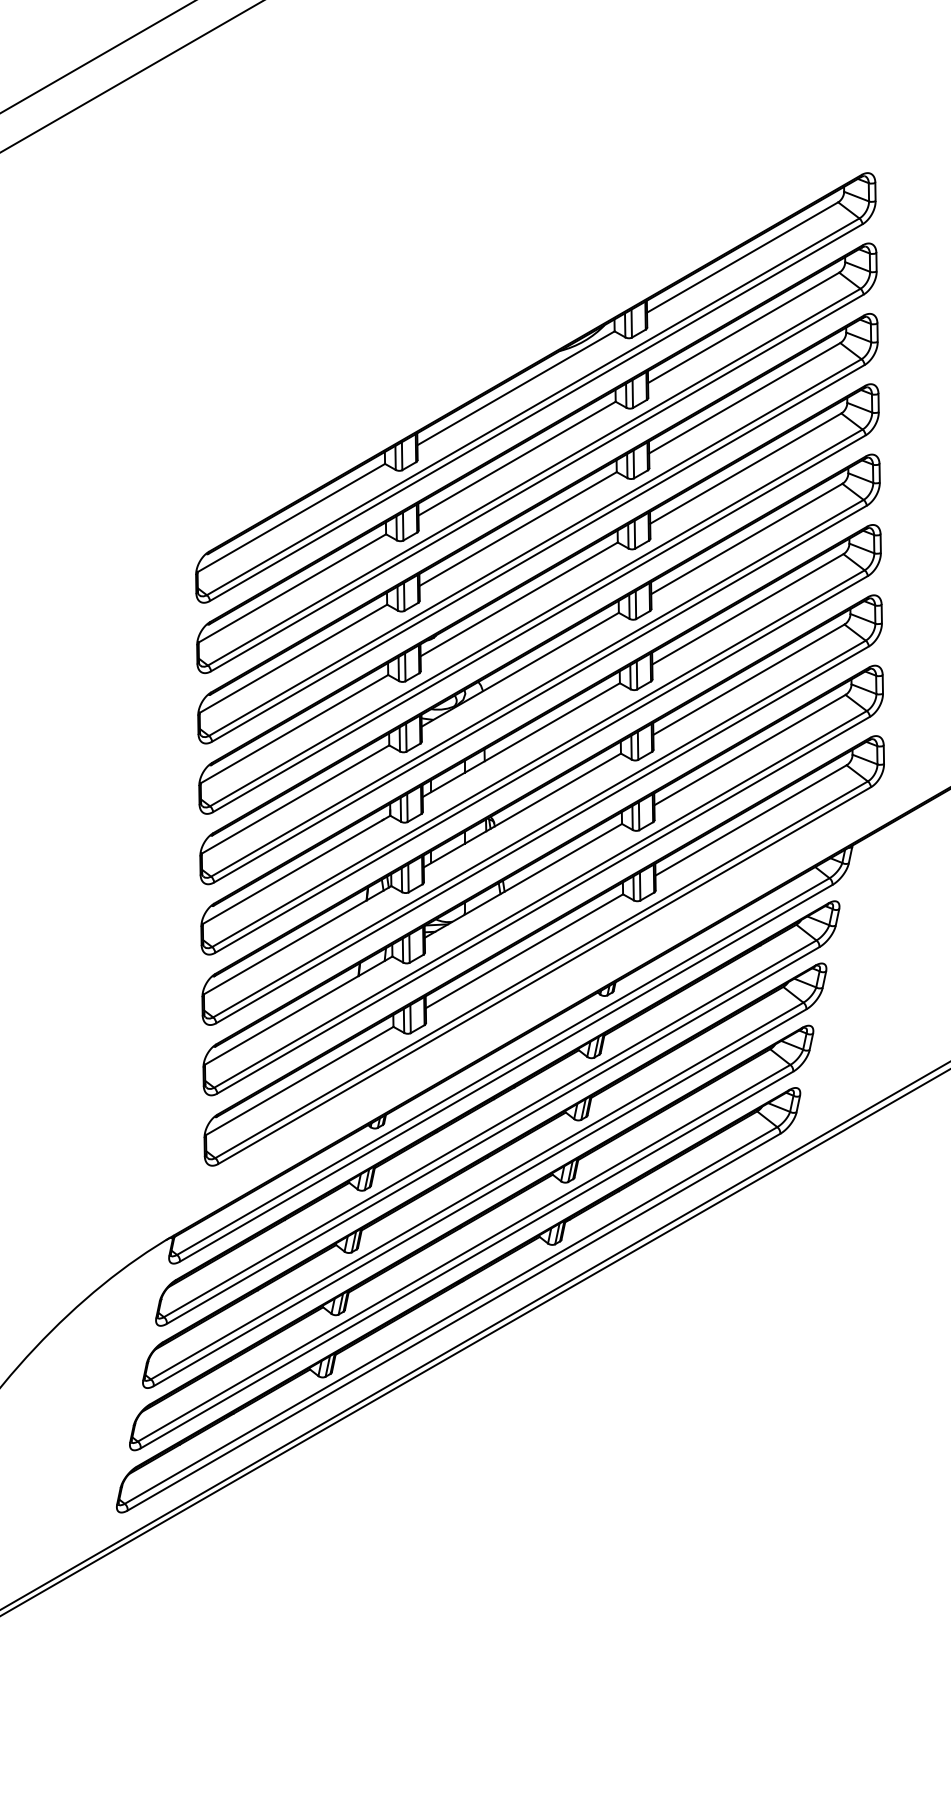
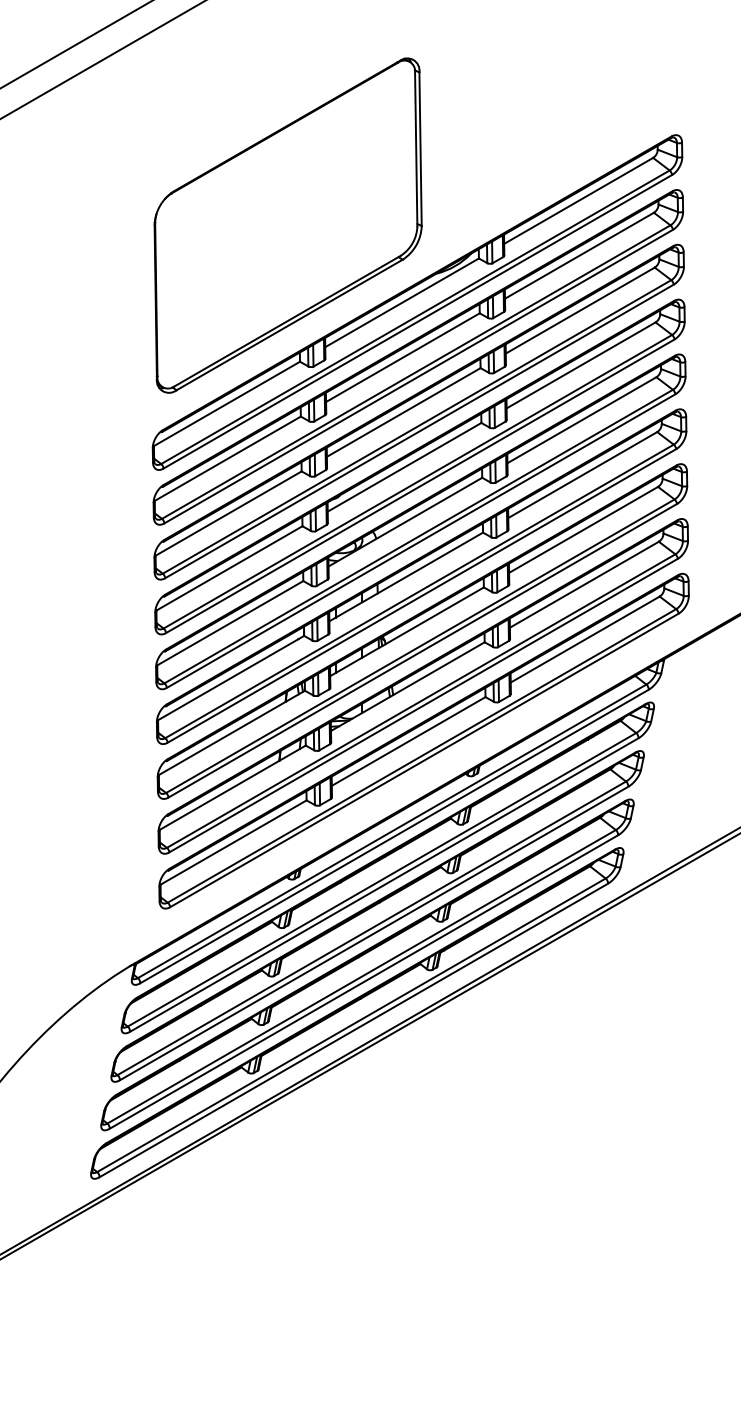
part: (369, 288) -> (287, 225), added

